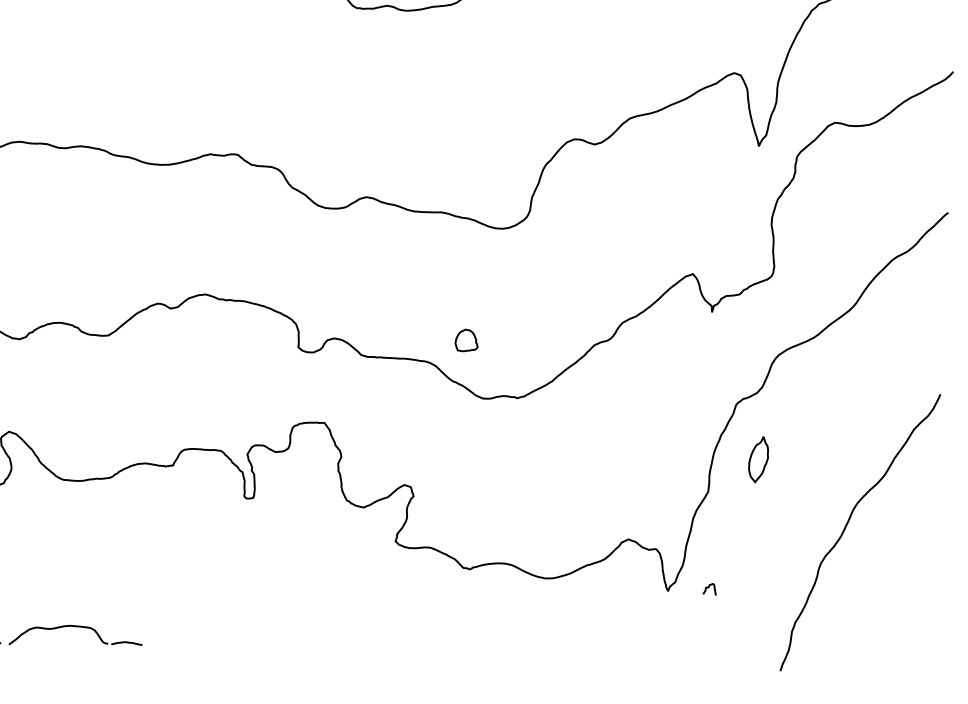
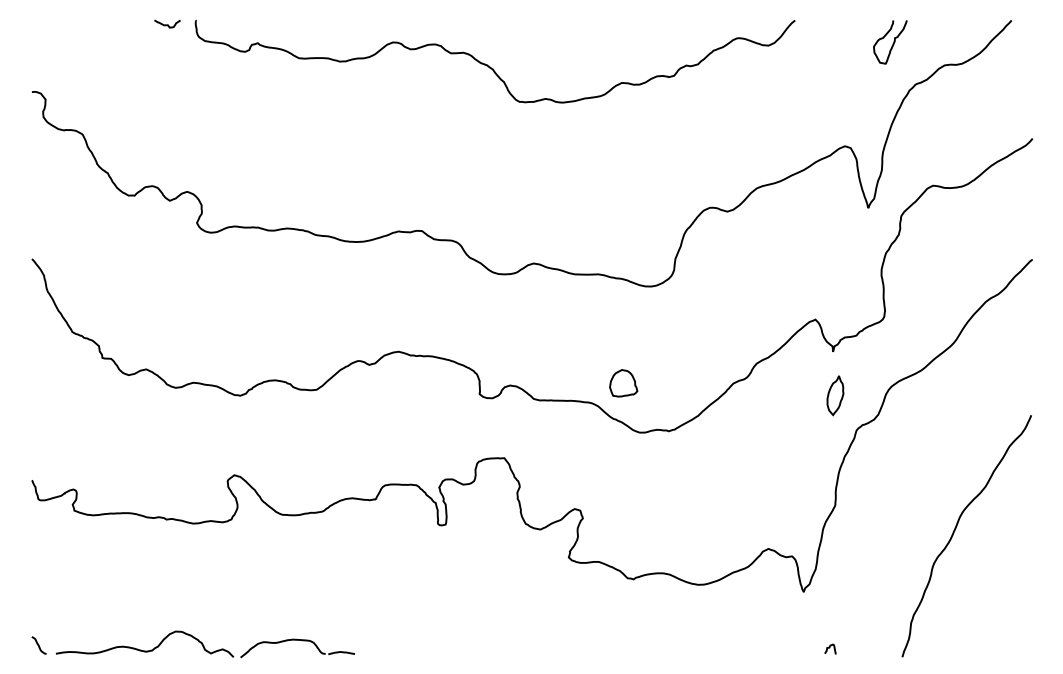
part: (466, 340) -> (623, 383), size x1.43
part: (758, 459) -> (835, 395), moved
curve: (709, 587) -> (830, 647), moved

